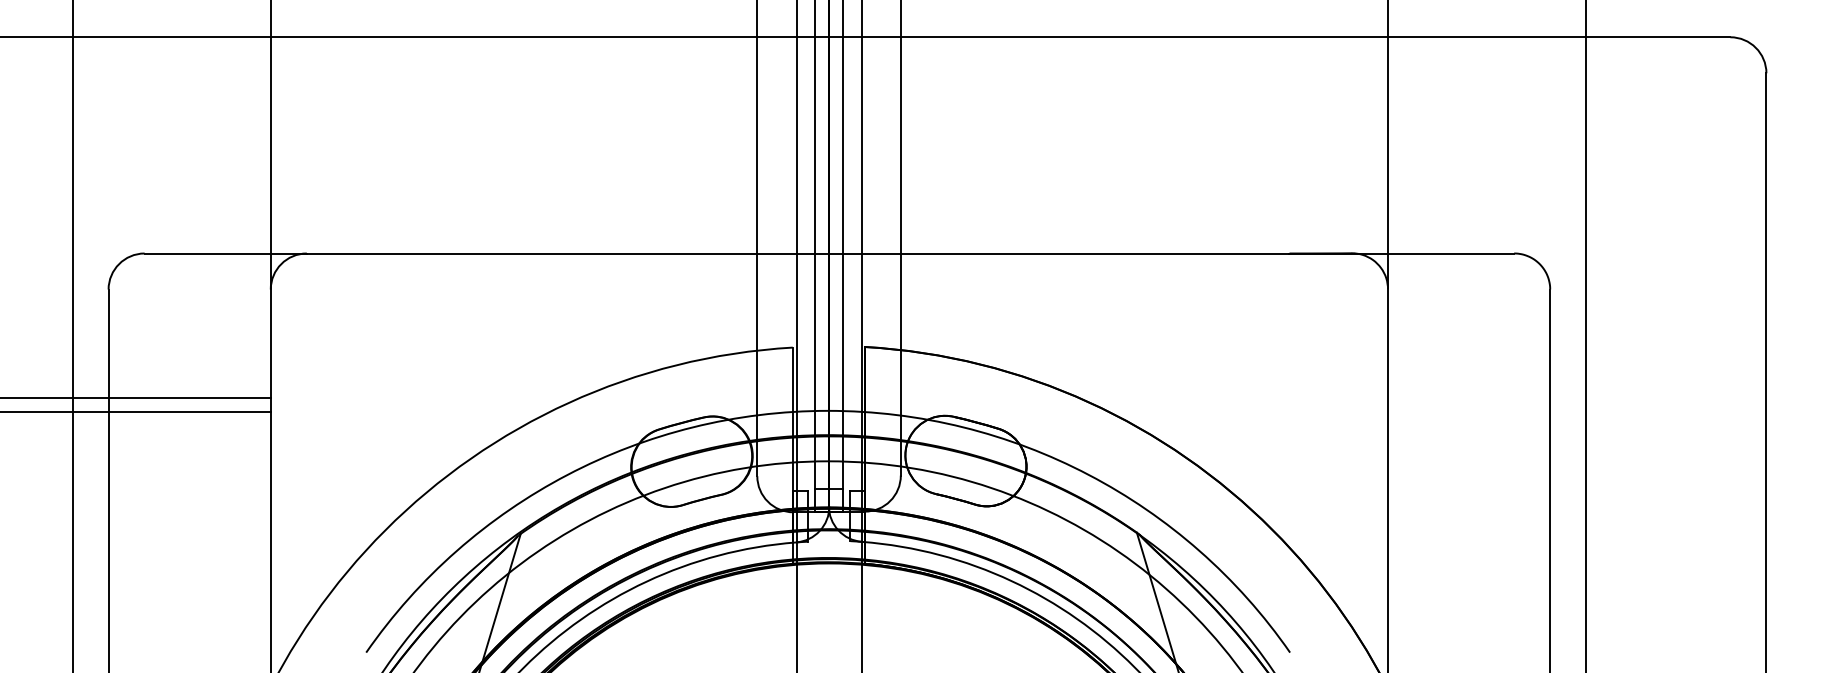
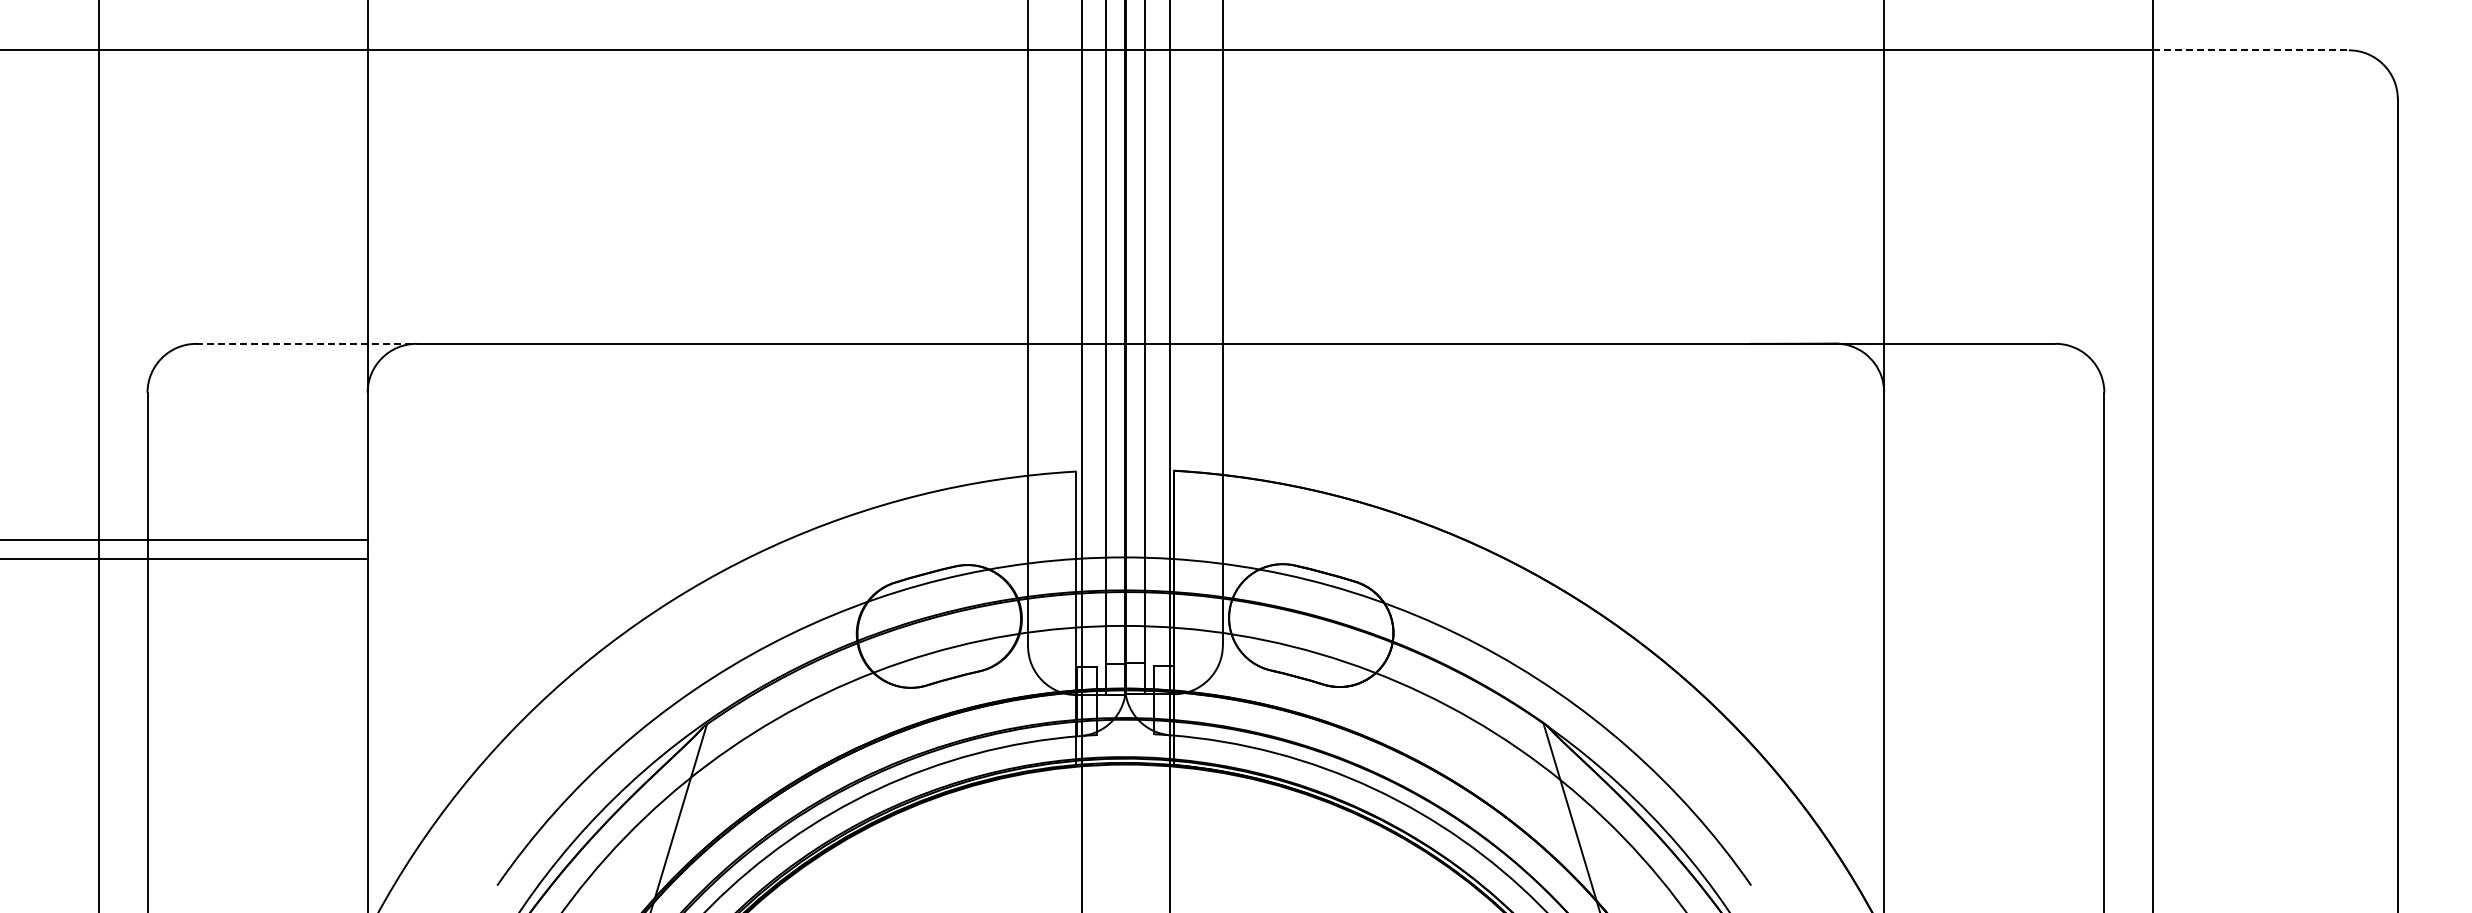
line: (1658, 37) -> (2251, 50), solid -> dashed
line: (226, 253) -> (307, 343), solid -> dashed

